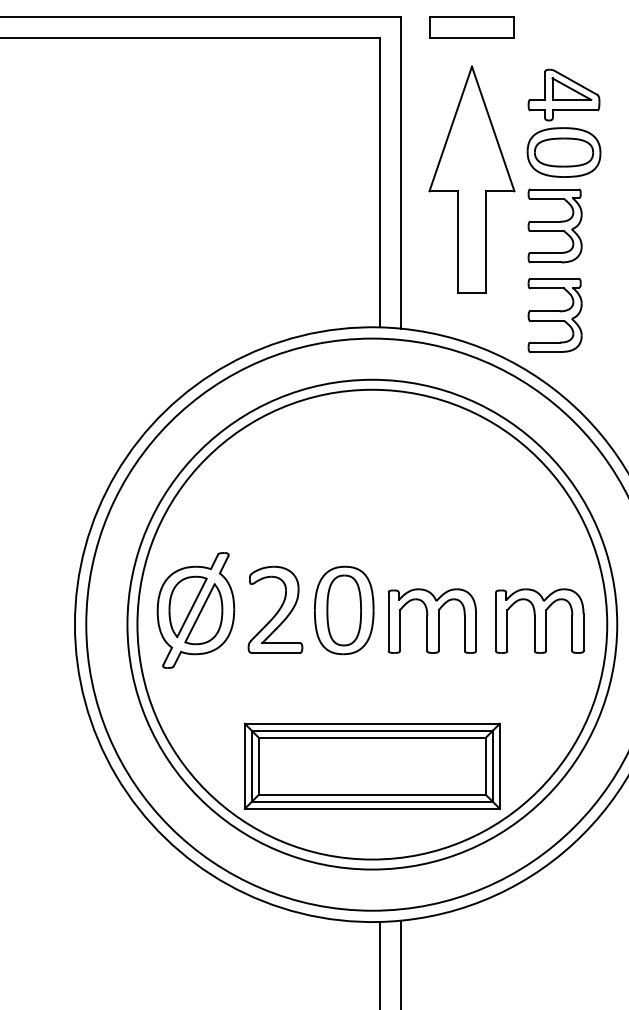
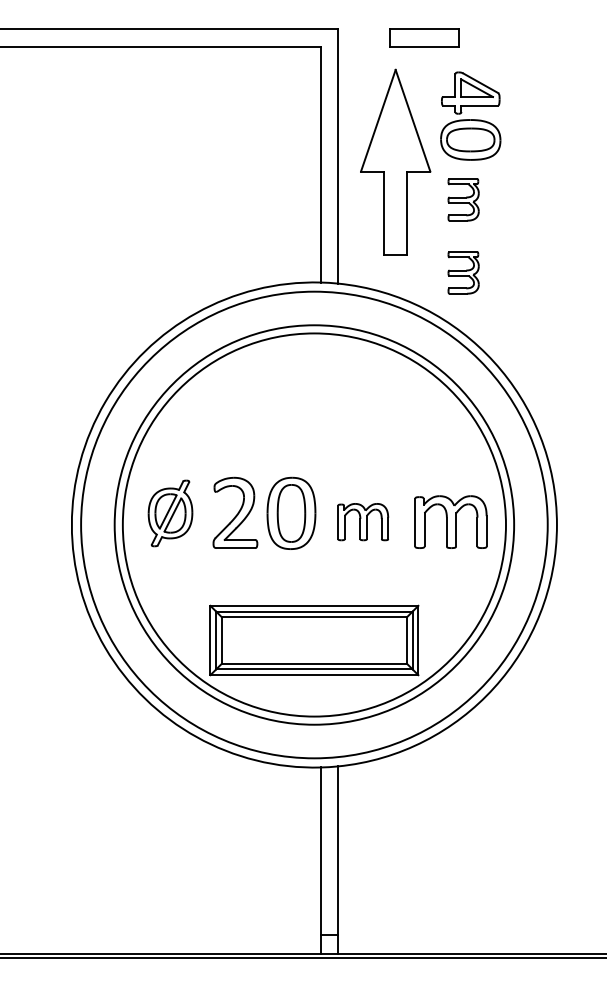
part: (471, 26) -> (424, 37), moved
part: (555, 225) -> (463, 199), size x0.7
part: (555, 315) -> (463, 272), size x0.7
part: (195, 610) -> (170, 513), size x0.7
part: (431, 620) -> (362, 521), size x0.7

